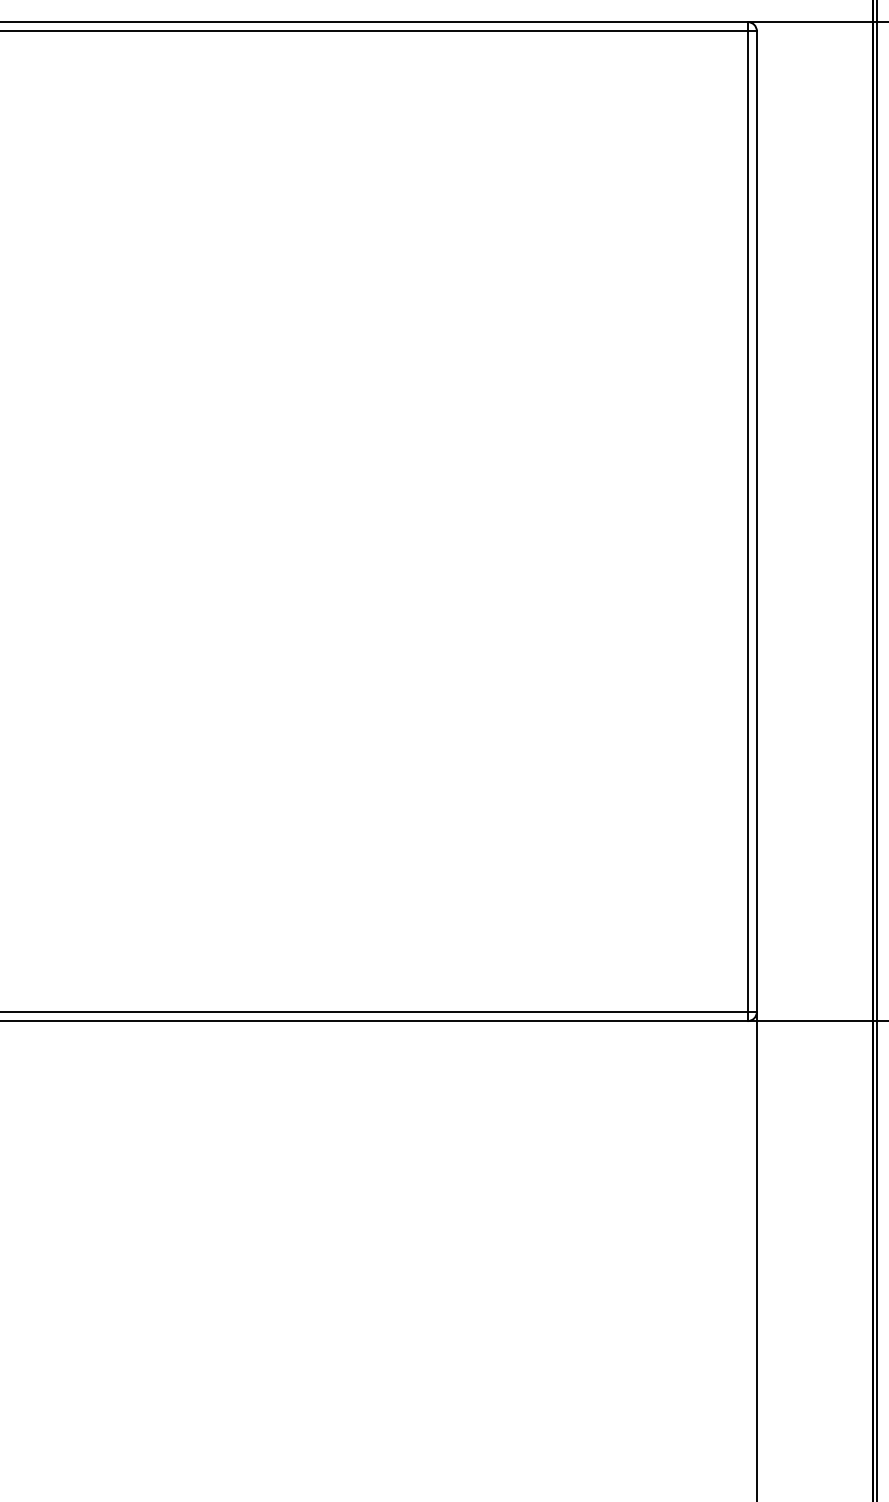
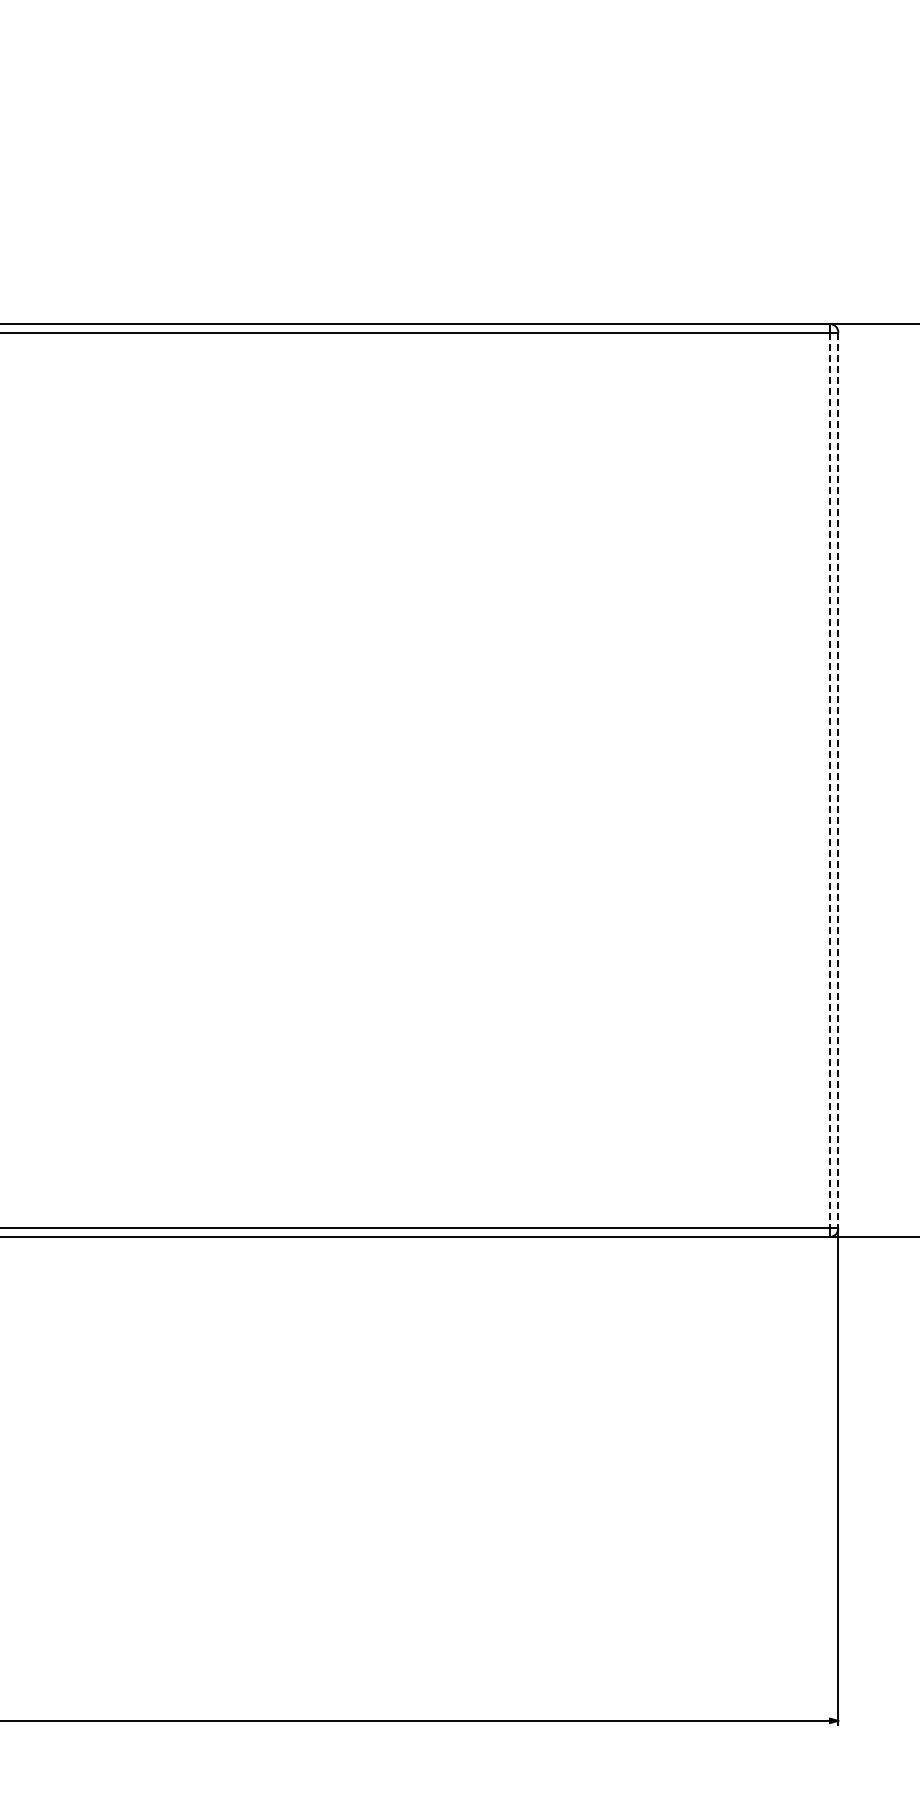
line: (747, 521) -> (829, 780), solid -> dashed
line: (757, 521) -> (838, 780), solid -> dashed

